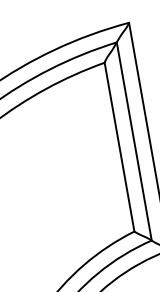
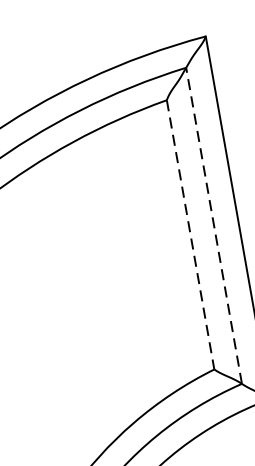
line: (134, 141) -> (214, 225), solid -> dashed
line: (119, 147) -> (190, 235), solid -> dashed

